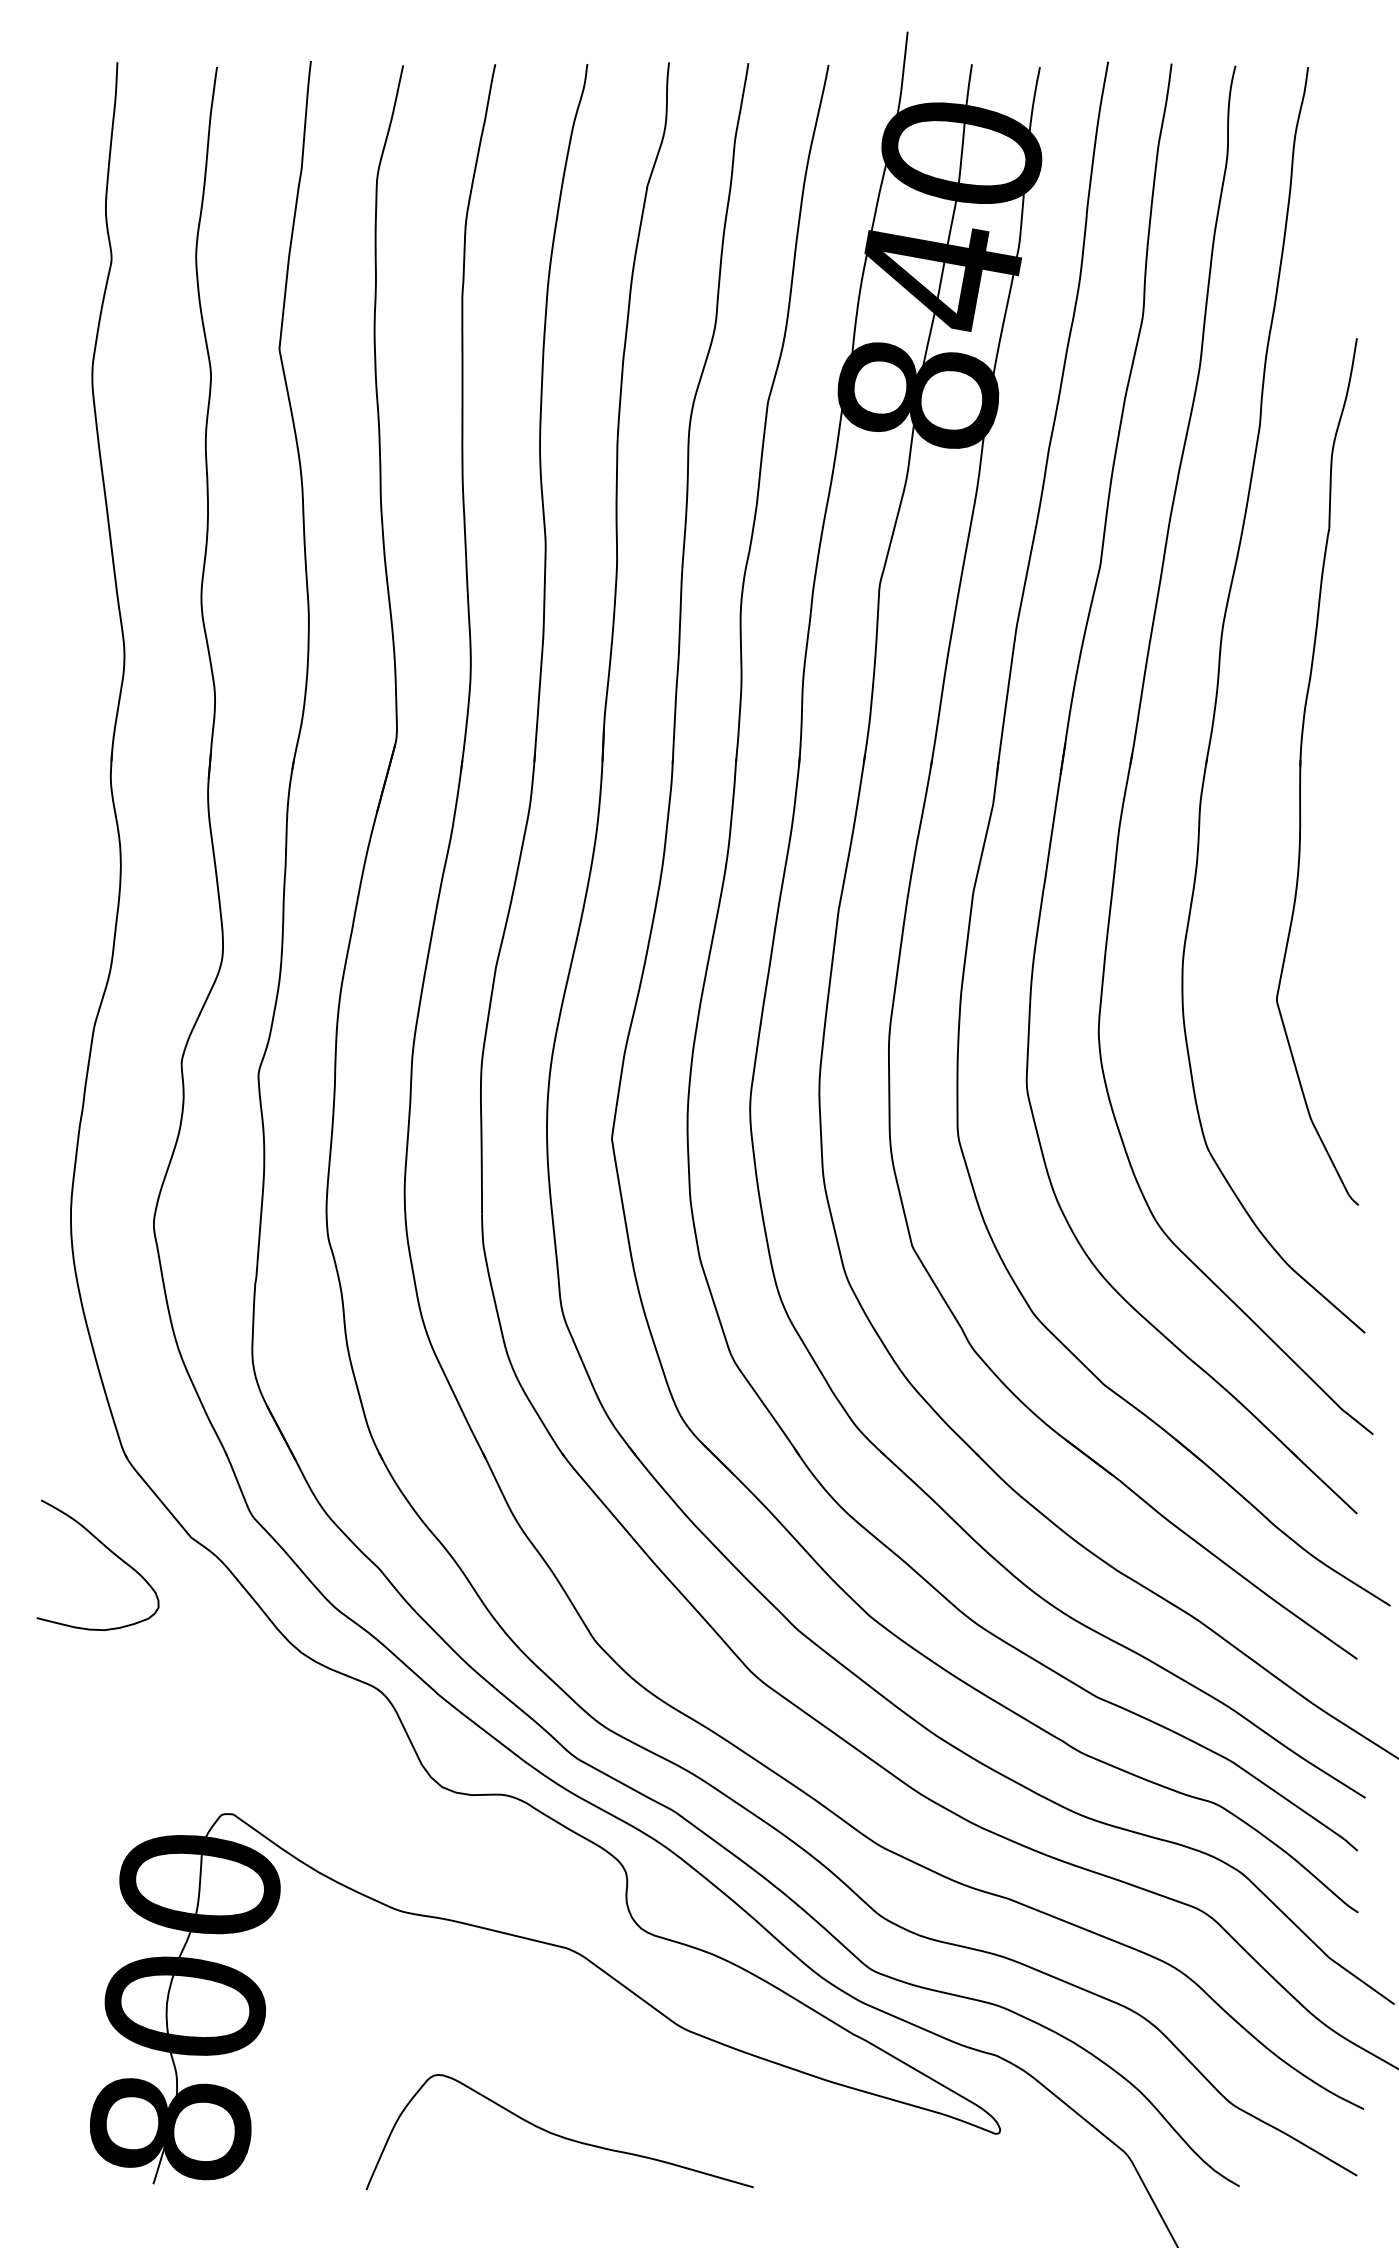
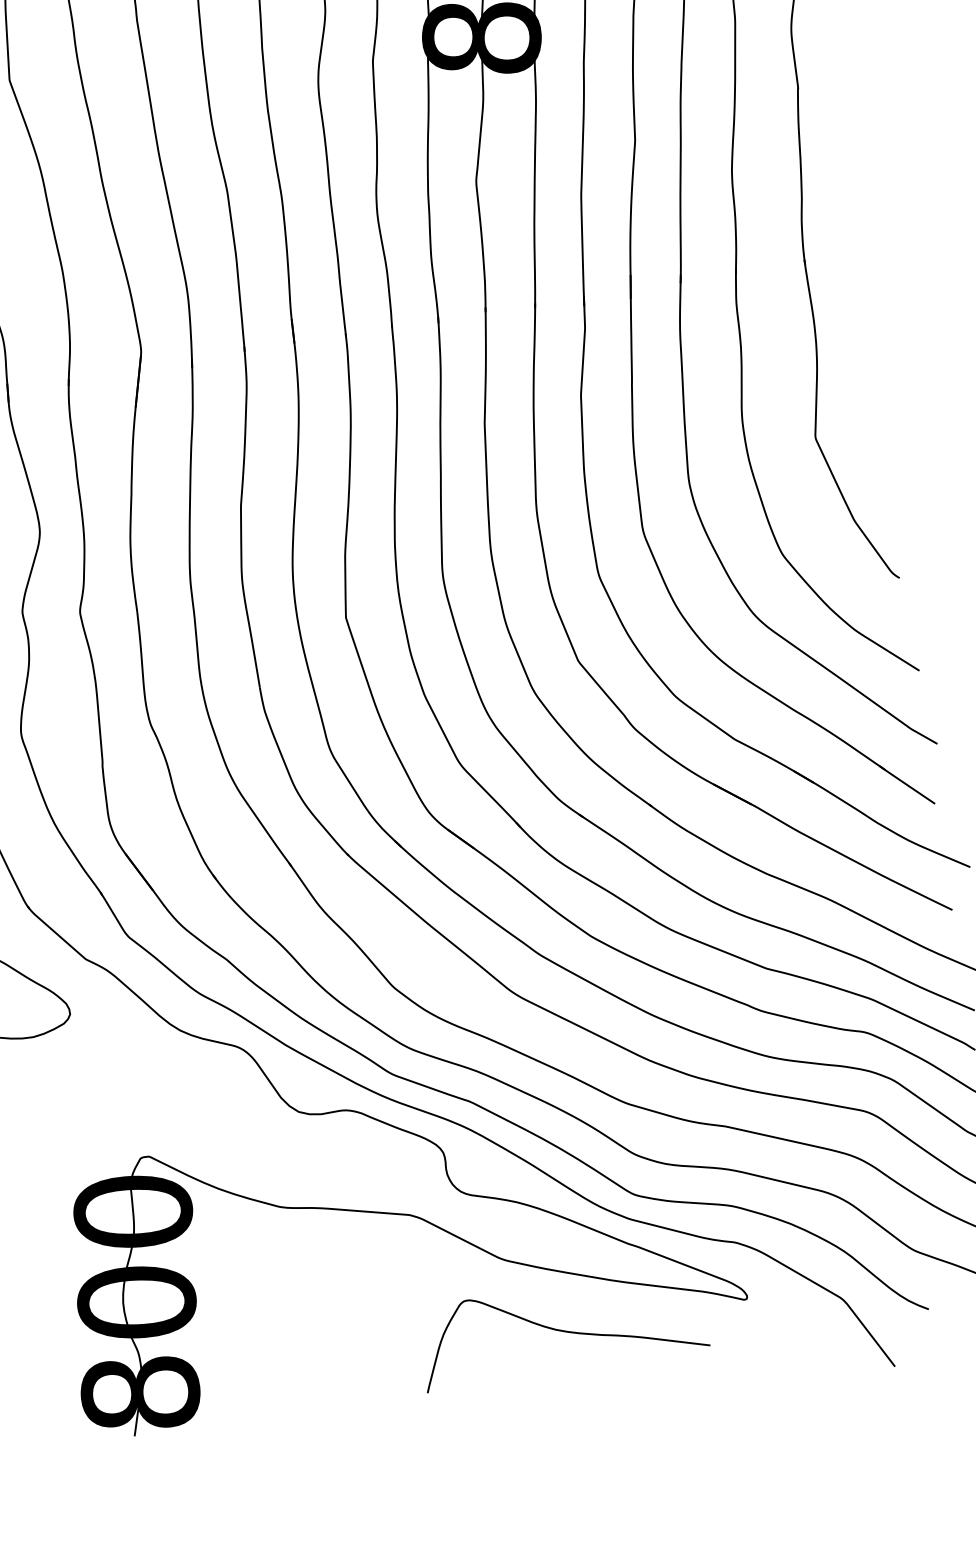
curve: (558, 2134) -> (561, 1329), moved

